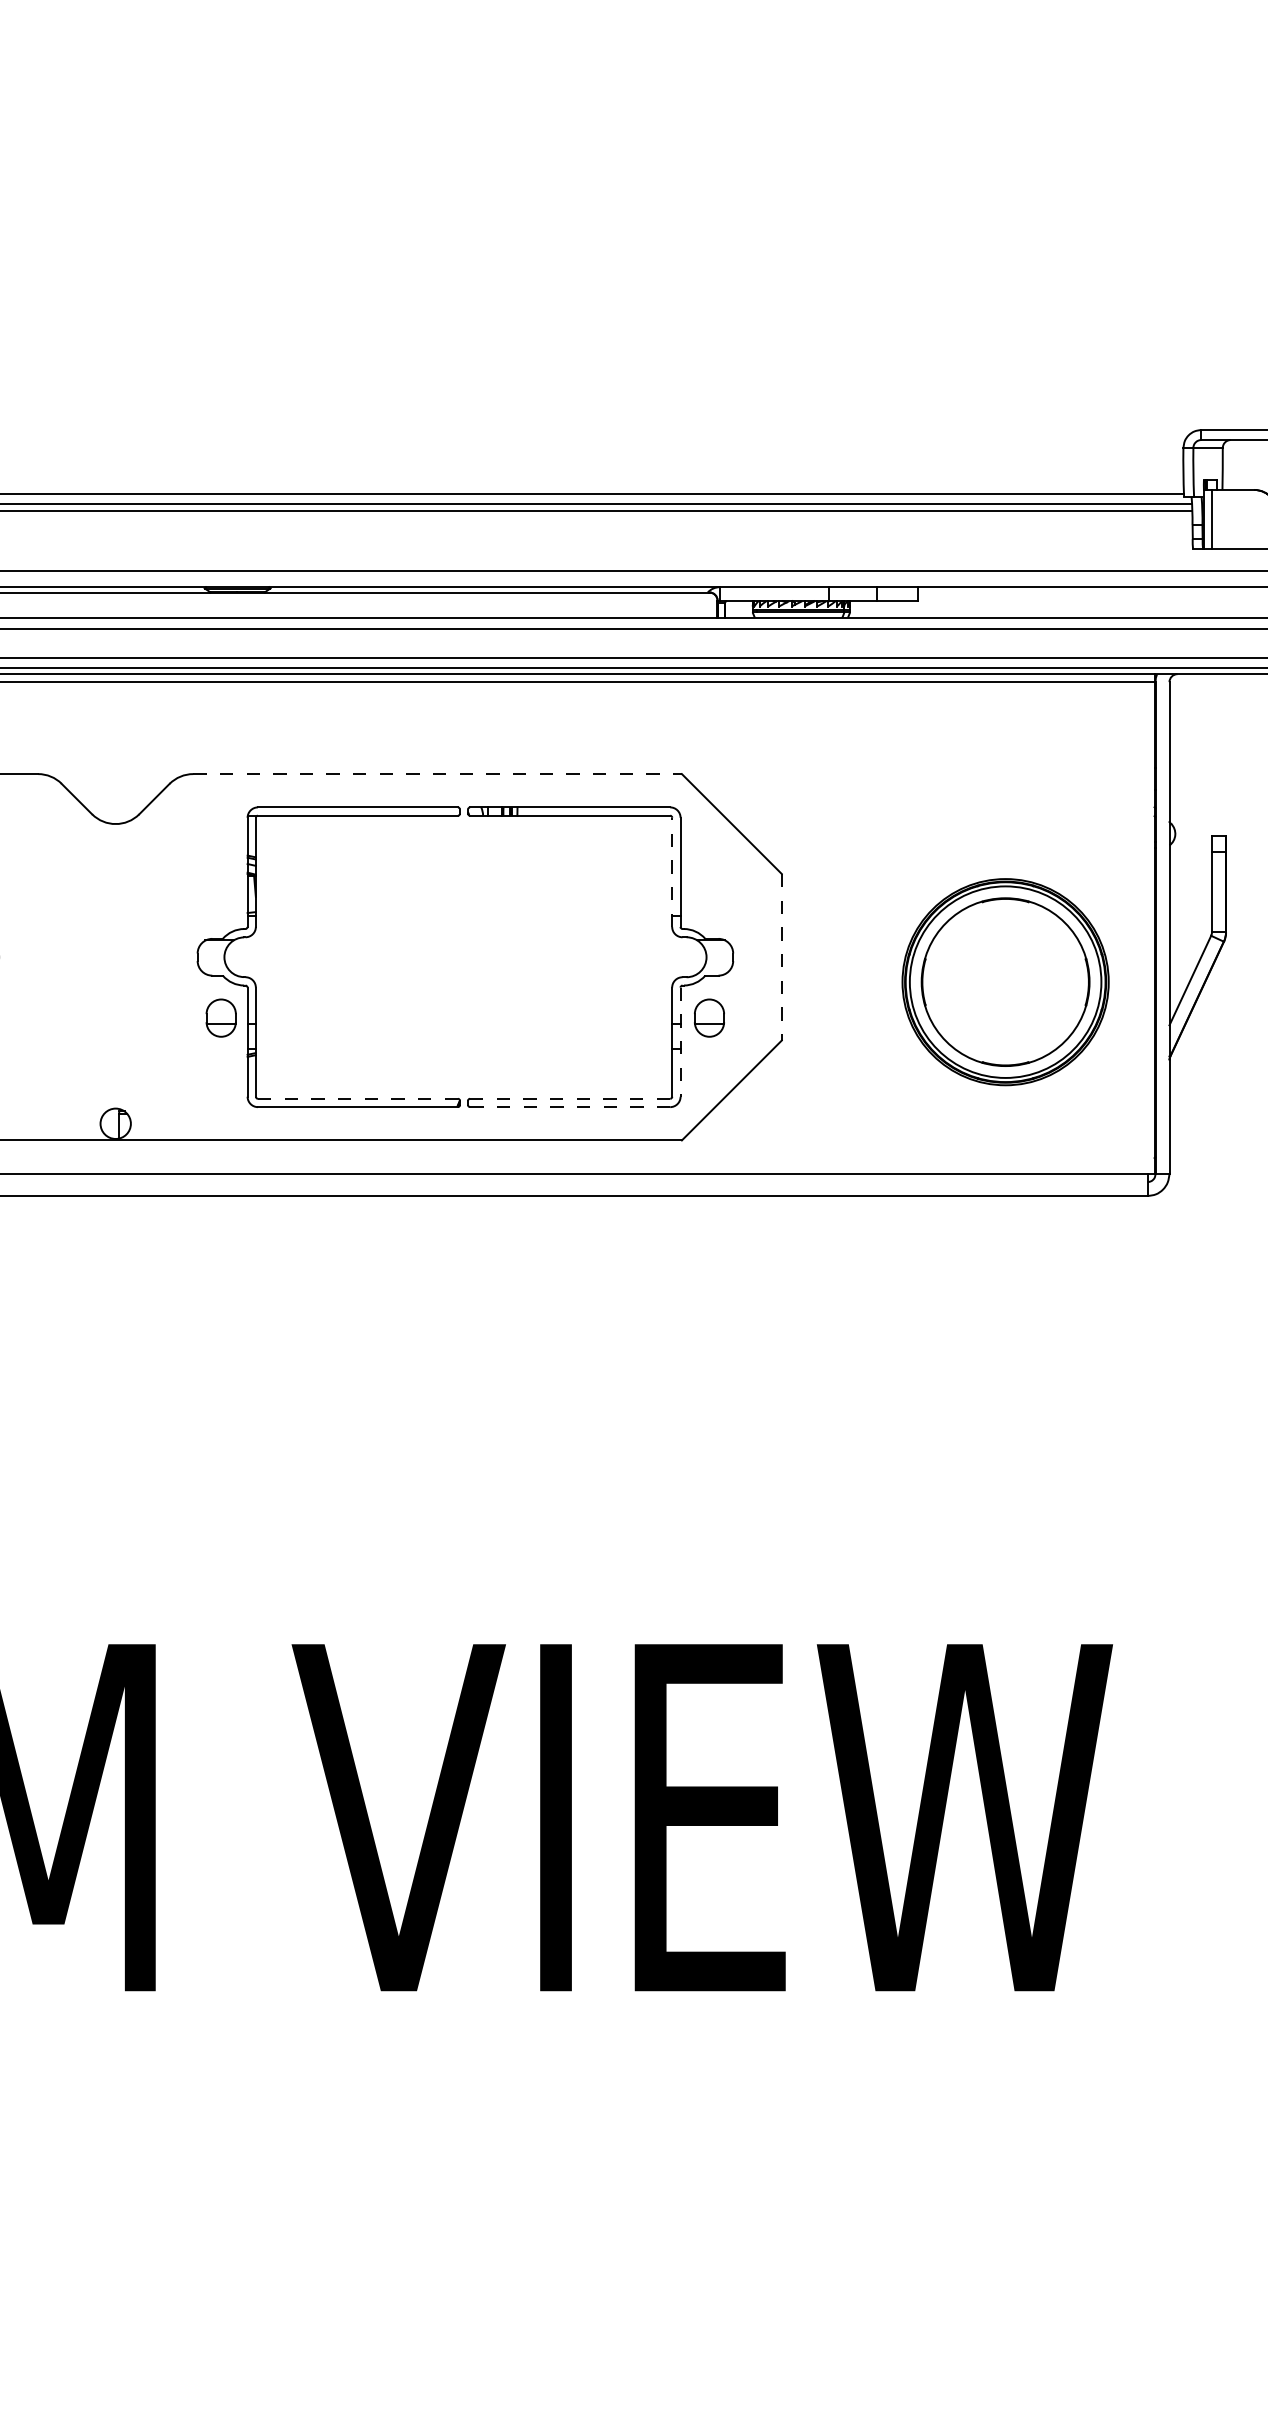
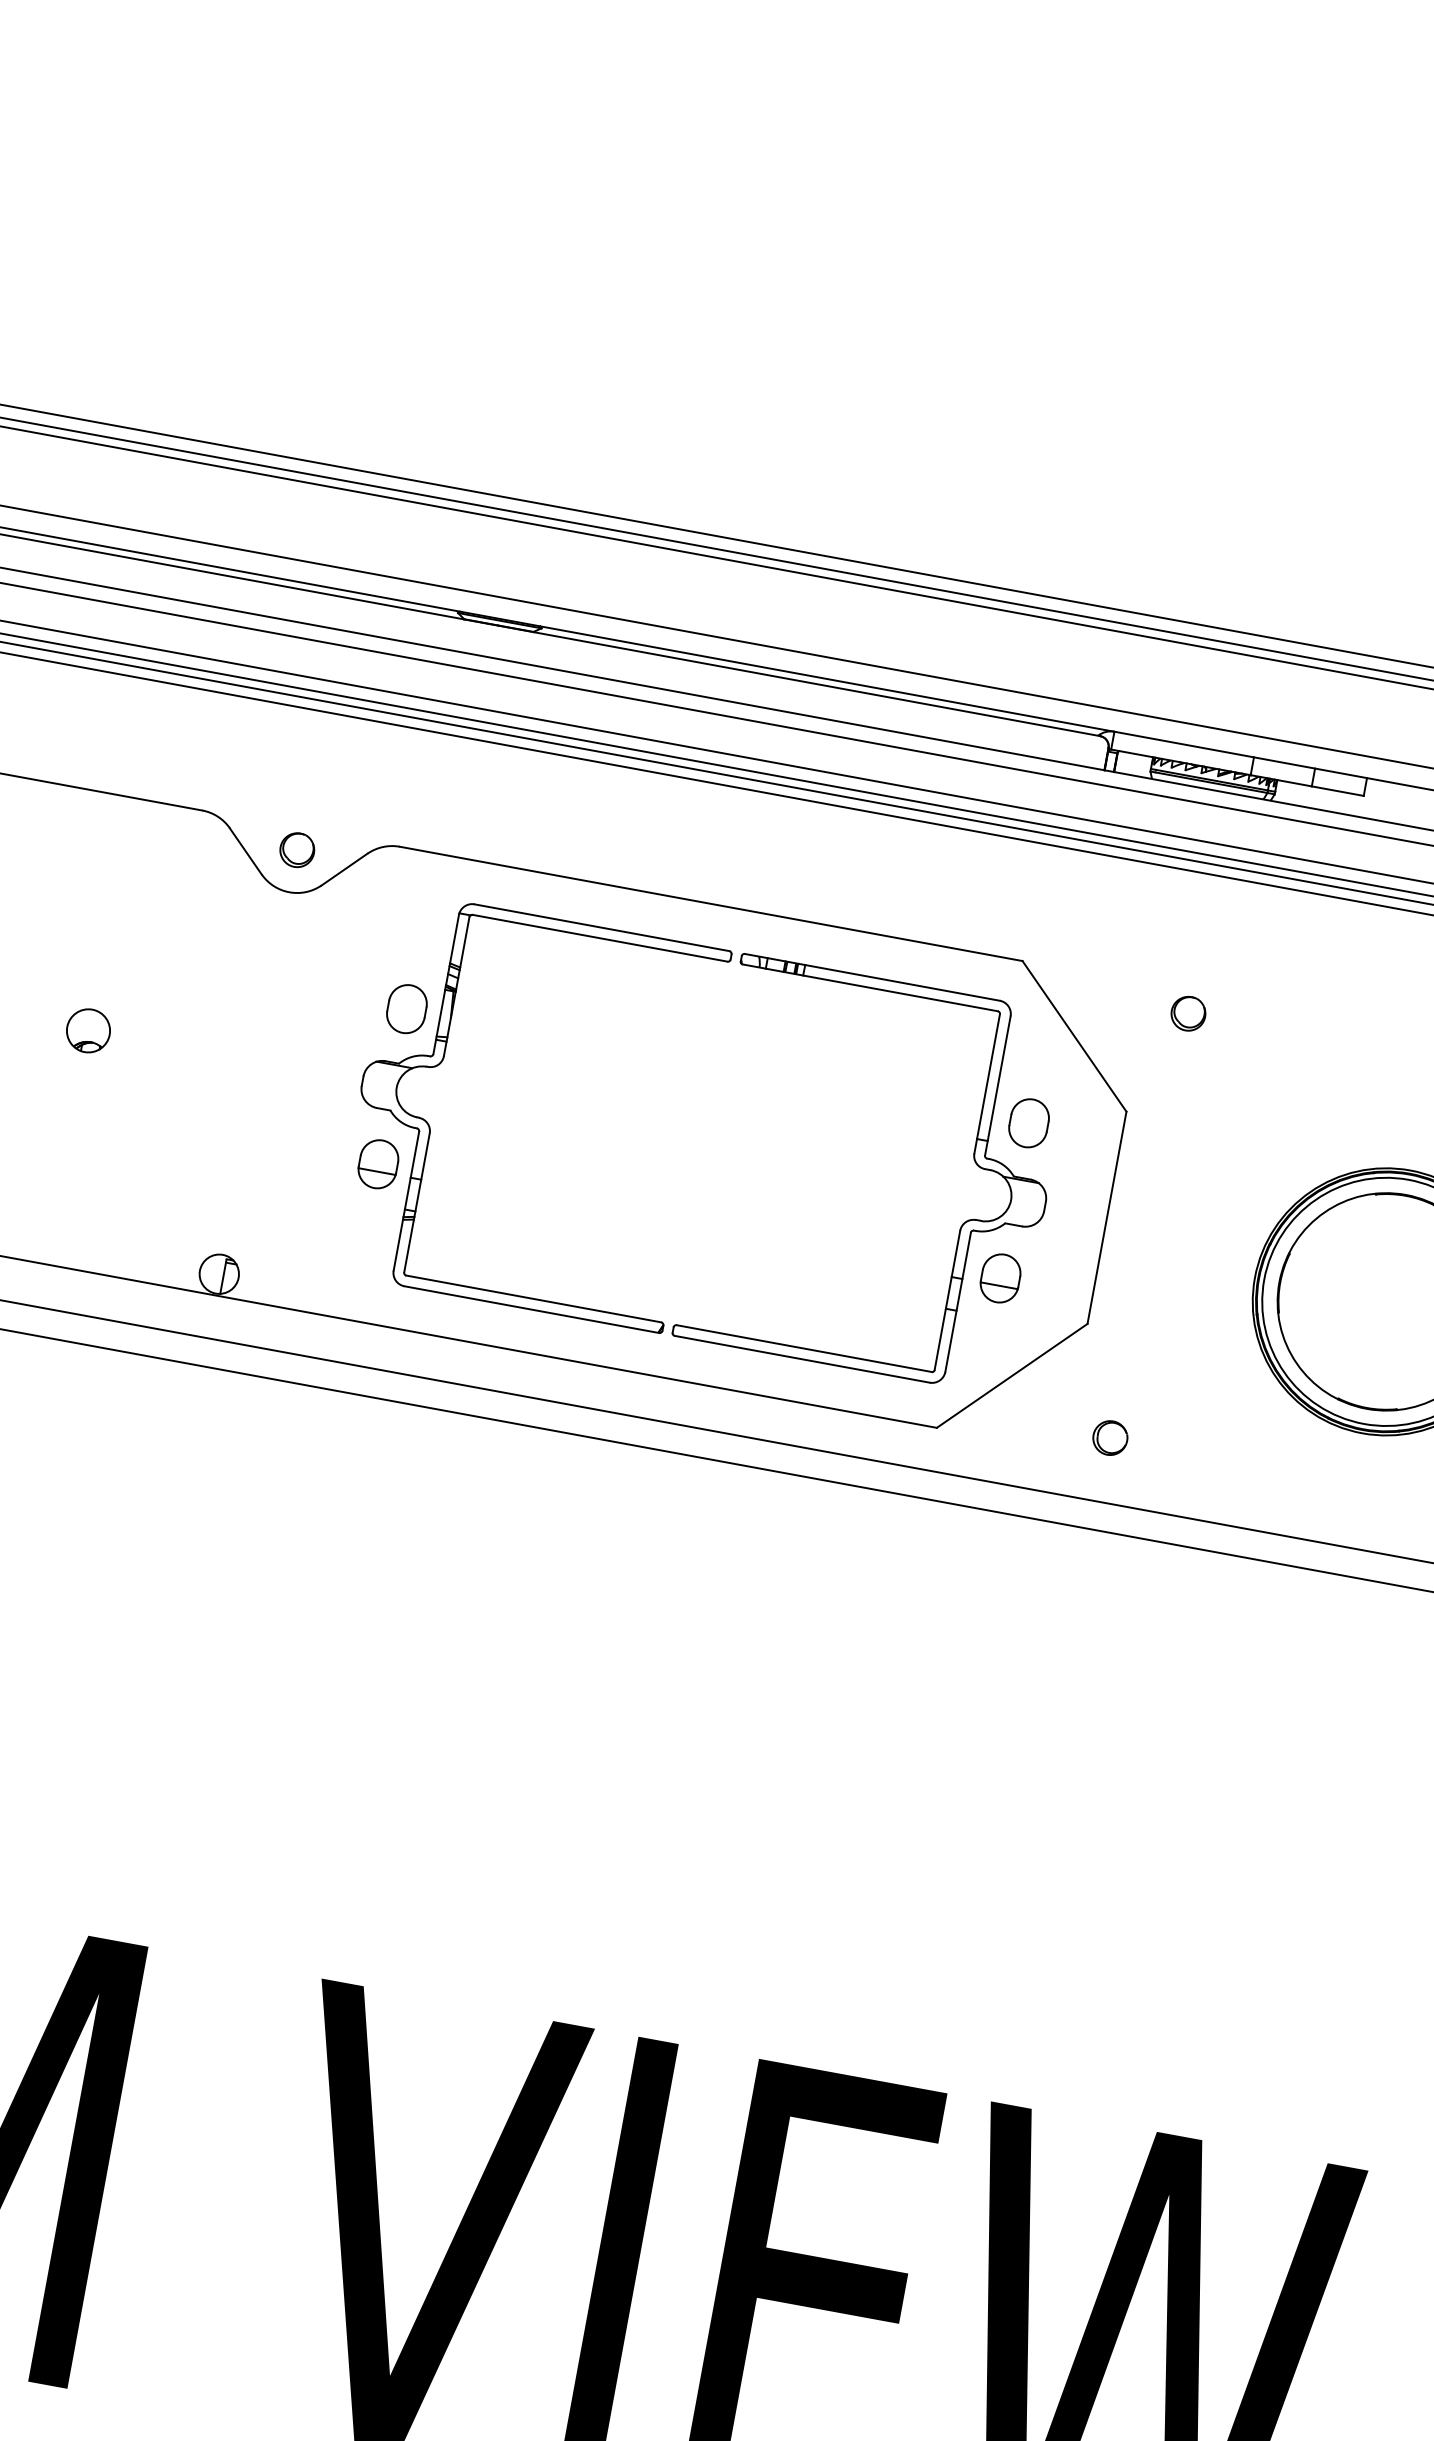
line: (438, 774) -> (712, 904), dashed -> solid
part: (115, 790) -> (296, 849), added
part: (815, 790) -> (1188, 1013), added
line: (672, 872) -> (987, 1084), dashed -> solid
part: (220, 895) -> (406, 1007), added
part: (709, 895) -> (1029, 1122), added
line: (781, 957) -> (1106, 1218), dashed -> solid
line: (680, 1042) -> (957, 1302), dashed -> solid
line: (357, 1098) -> (533, 1298), dashed -> solid
line: (570, 1098) -> (804, 1348), dashed -> solid
line: (569, 1107) -> (801, 1359), dashed -> solid
part: (815, 1123) -> (1111, 1437), added

